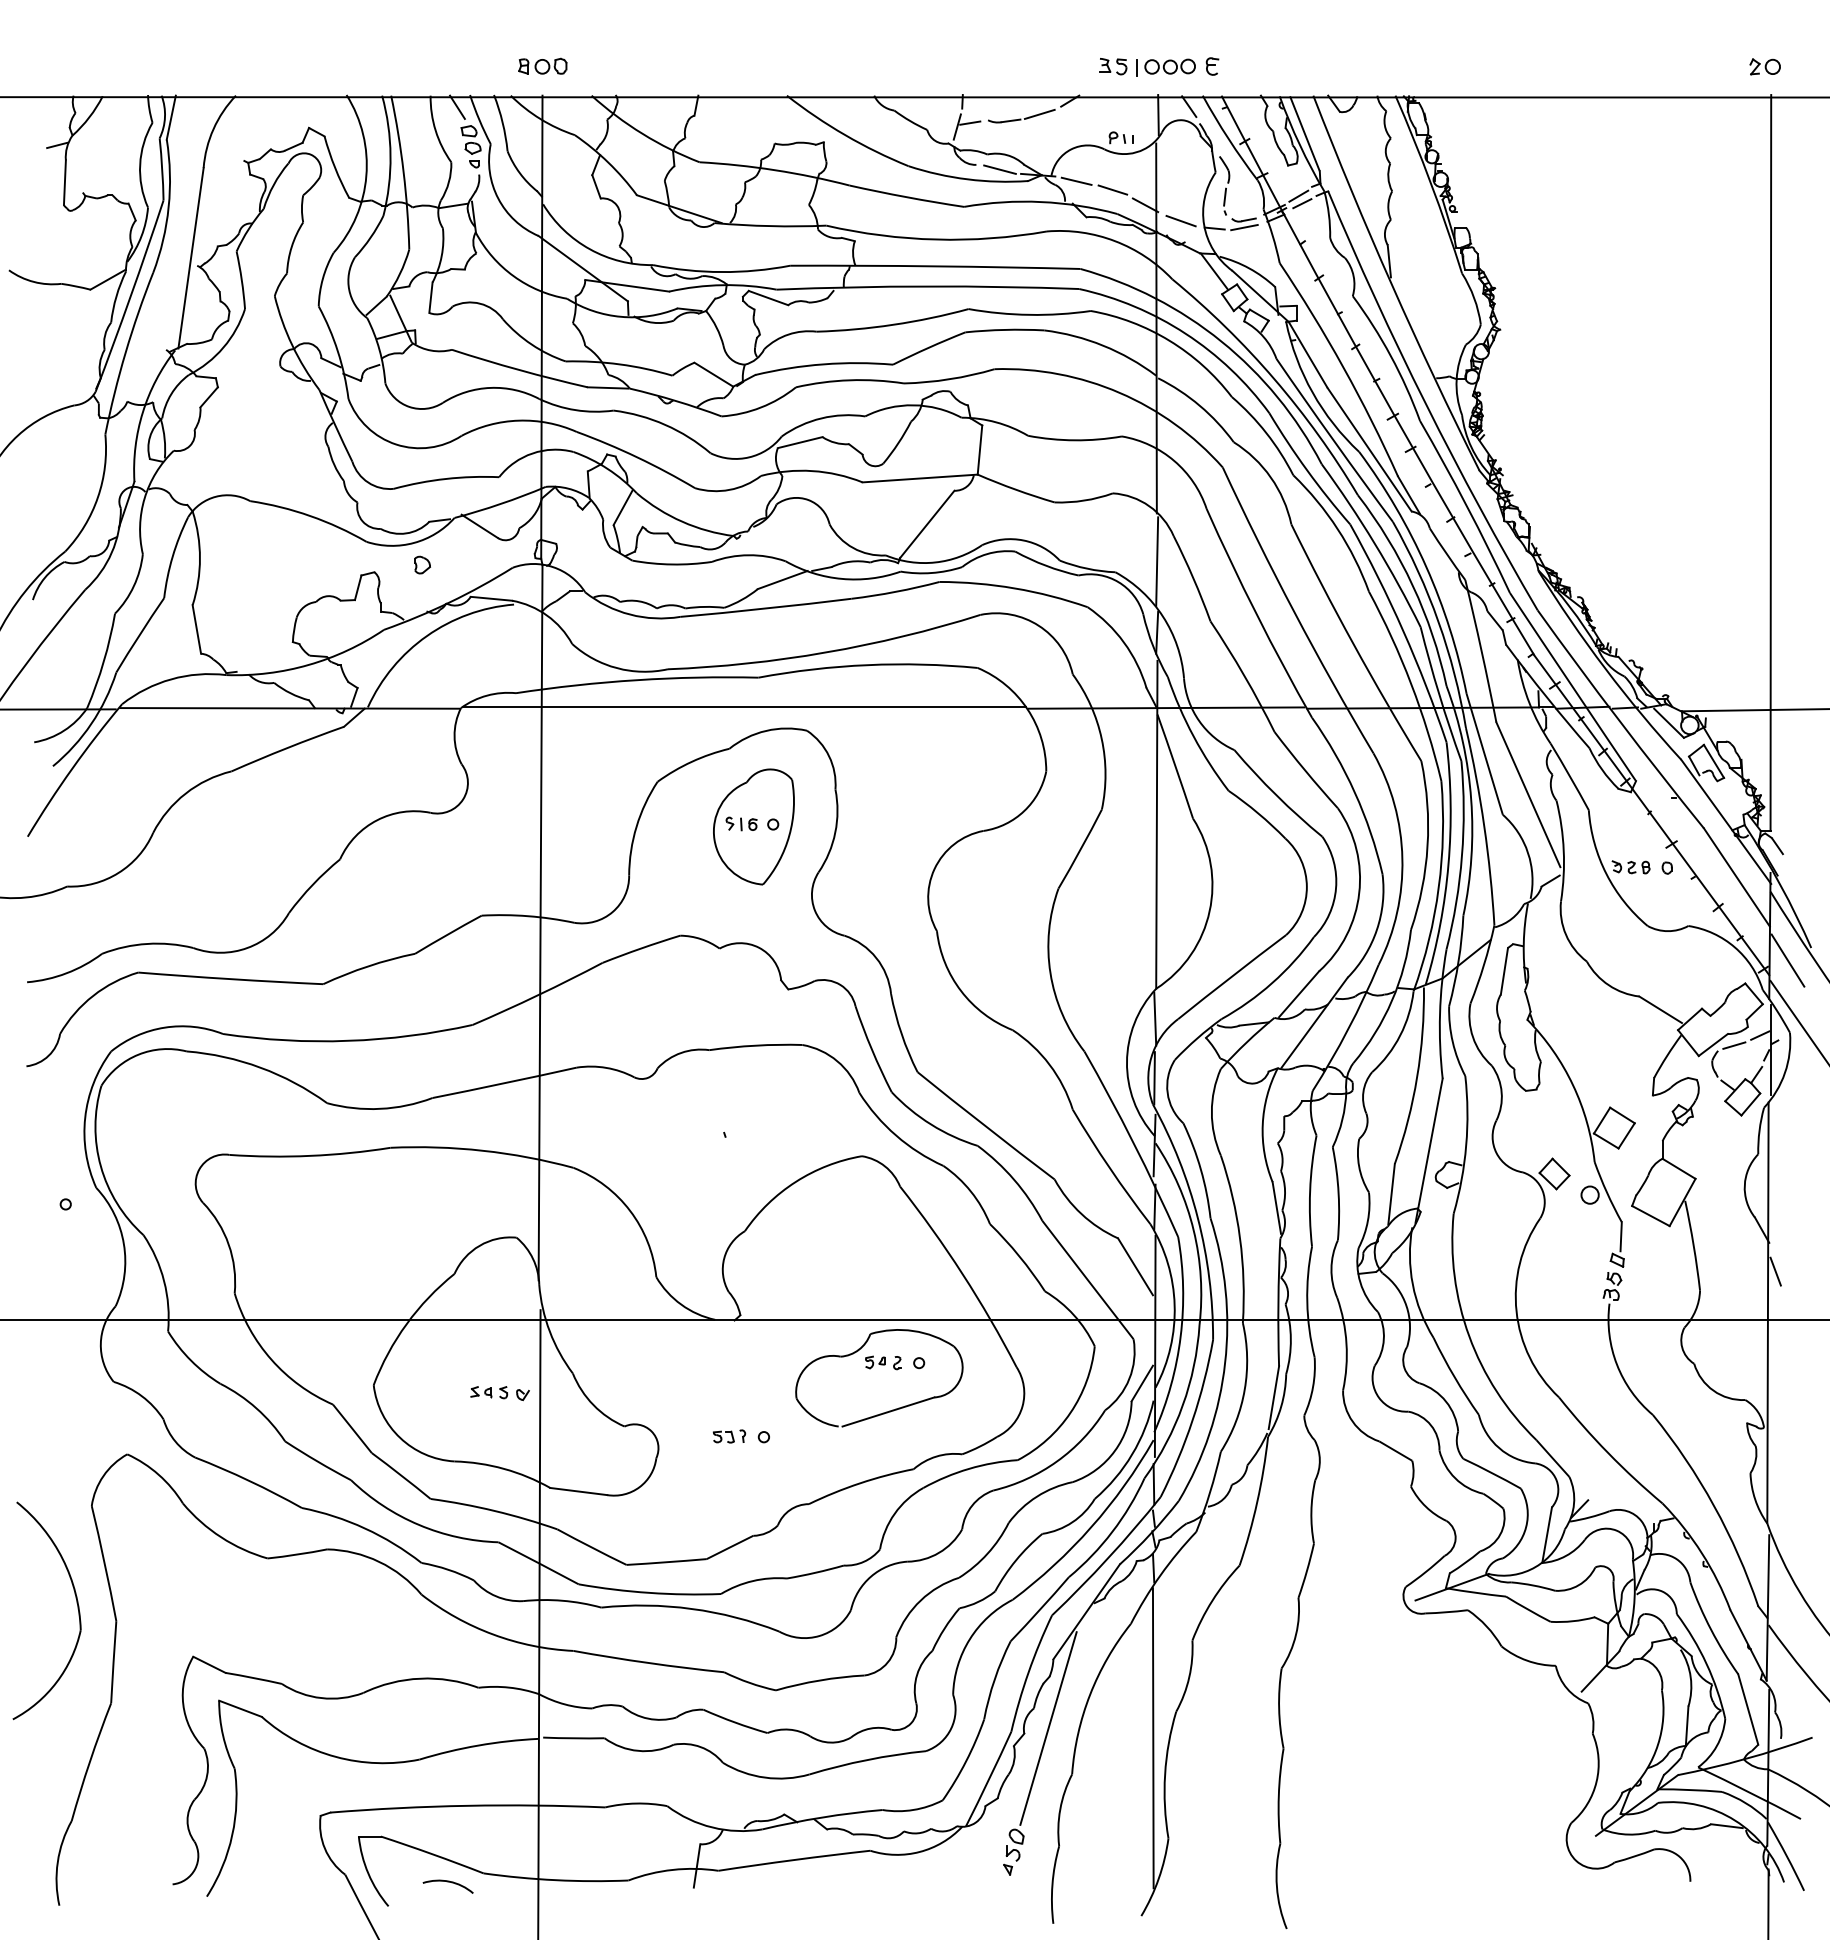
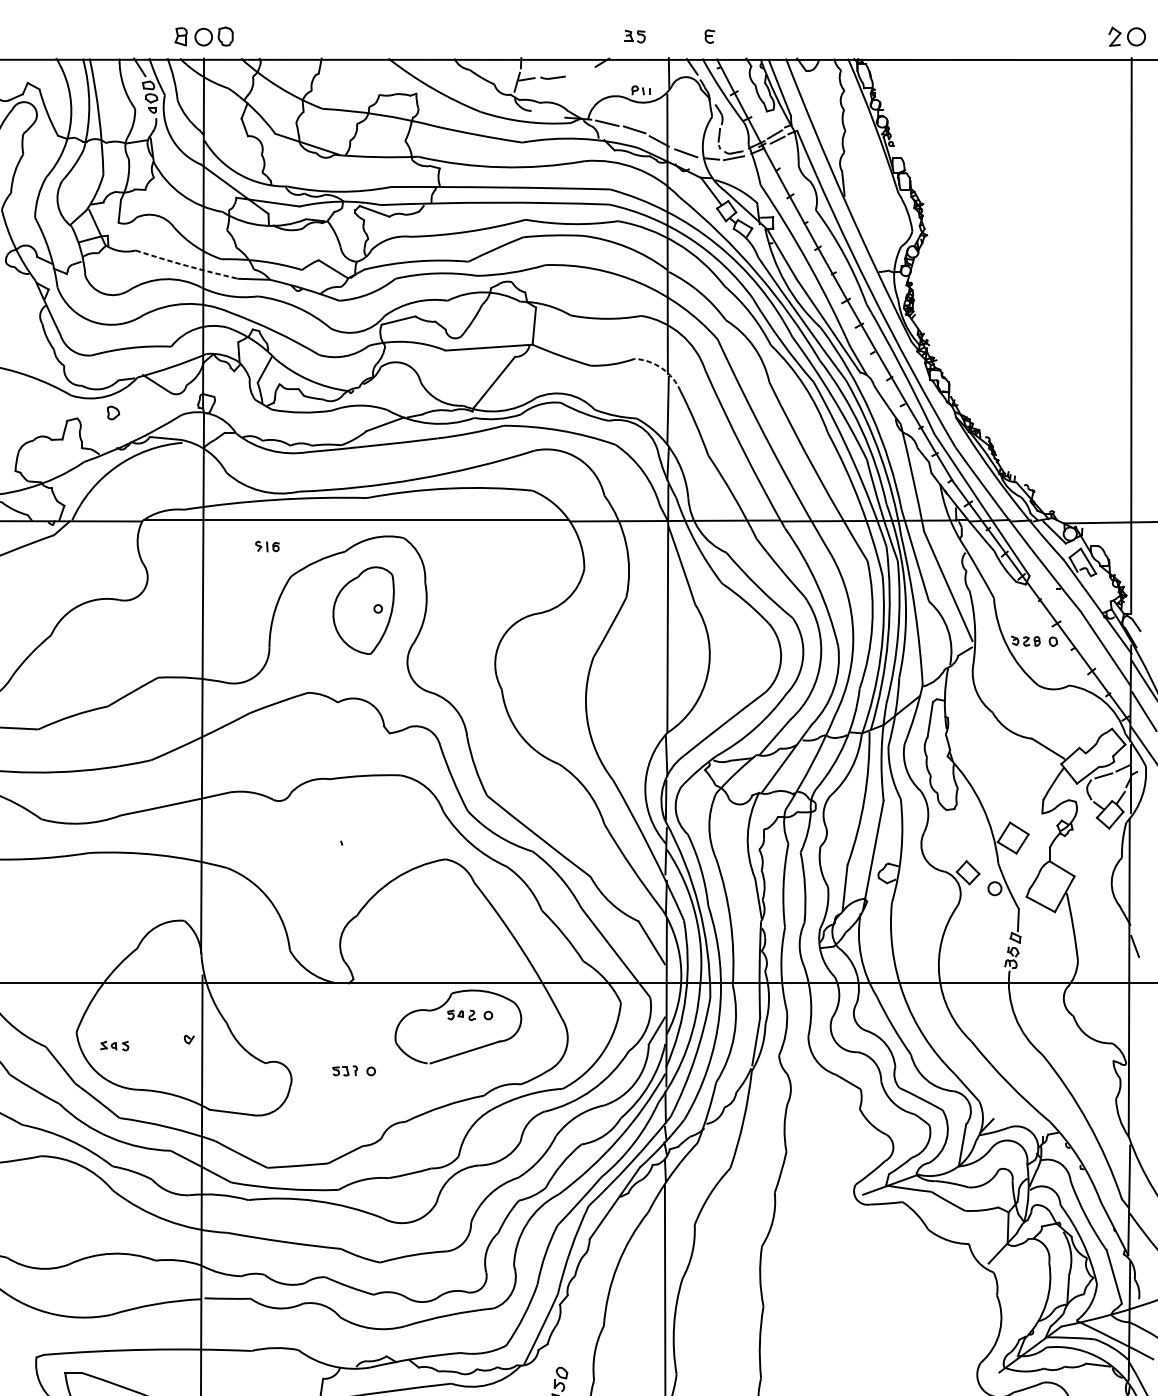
part: (542, 65) -> (204, 35), size x1.6
part: (1764, 66) -> (1126, 36), size x1.6
part: (1165, 67) -> (674, 37), removed
line: (1039, 113) -> (579, 72), removed
line: (999, 169) -> (549, 114), removed
arc: (519, 370) -> (186, 266), solid -> dashed
arc: (1149, 506) -> (662, 368), solid -> dashed
part: (741, 823) -> (267, 546), moved
part: (489, 1392) -> (114, 1046), moved
line: (1048, 1728) -> (586, 1291), removed

